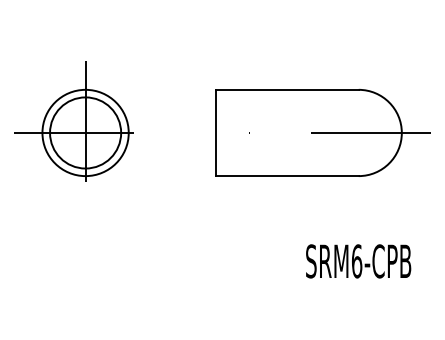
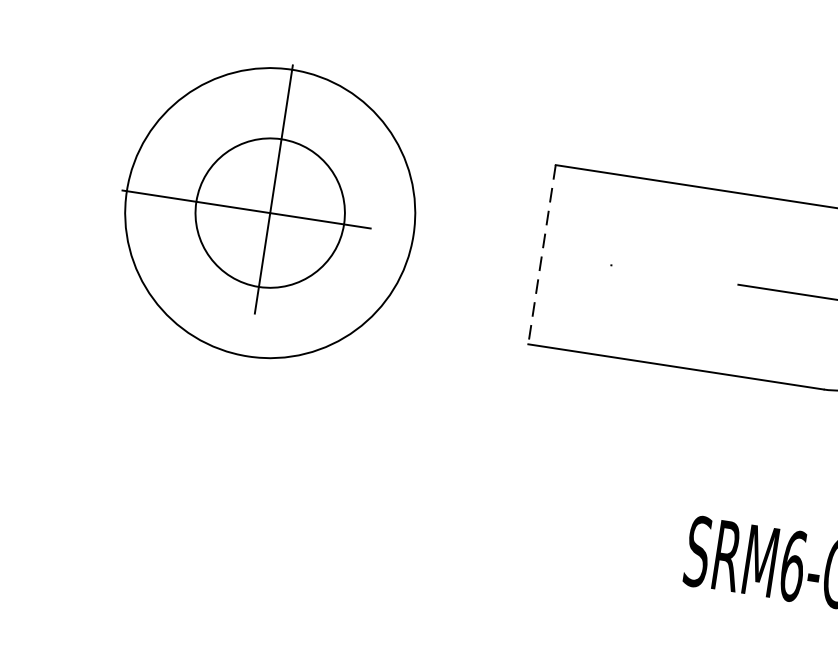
circle: (85, 132) -> (270, 212), size x1.6
line: (216, 133) -> (541, 255), solid -> dashed

